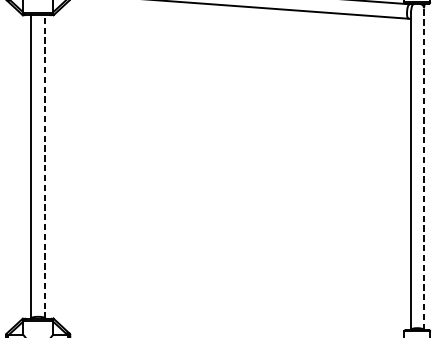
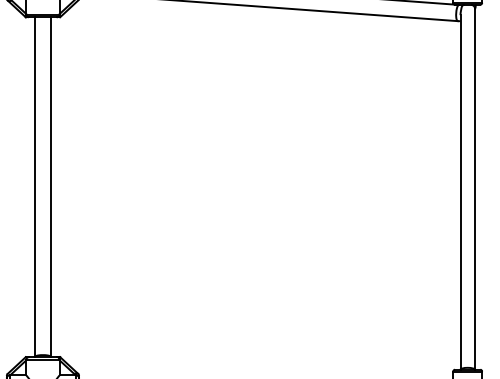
line: (45, 167) -> (51, 187), dashed -> solid
line: (423, 169) -> (474, 189), dashed -> solid

